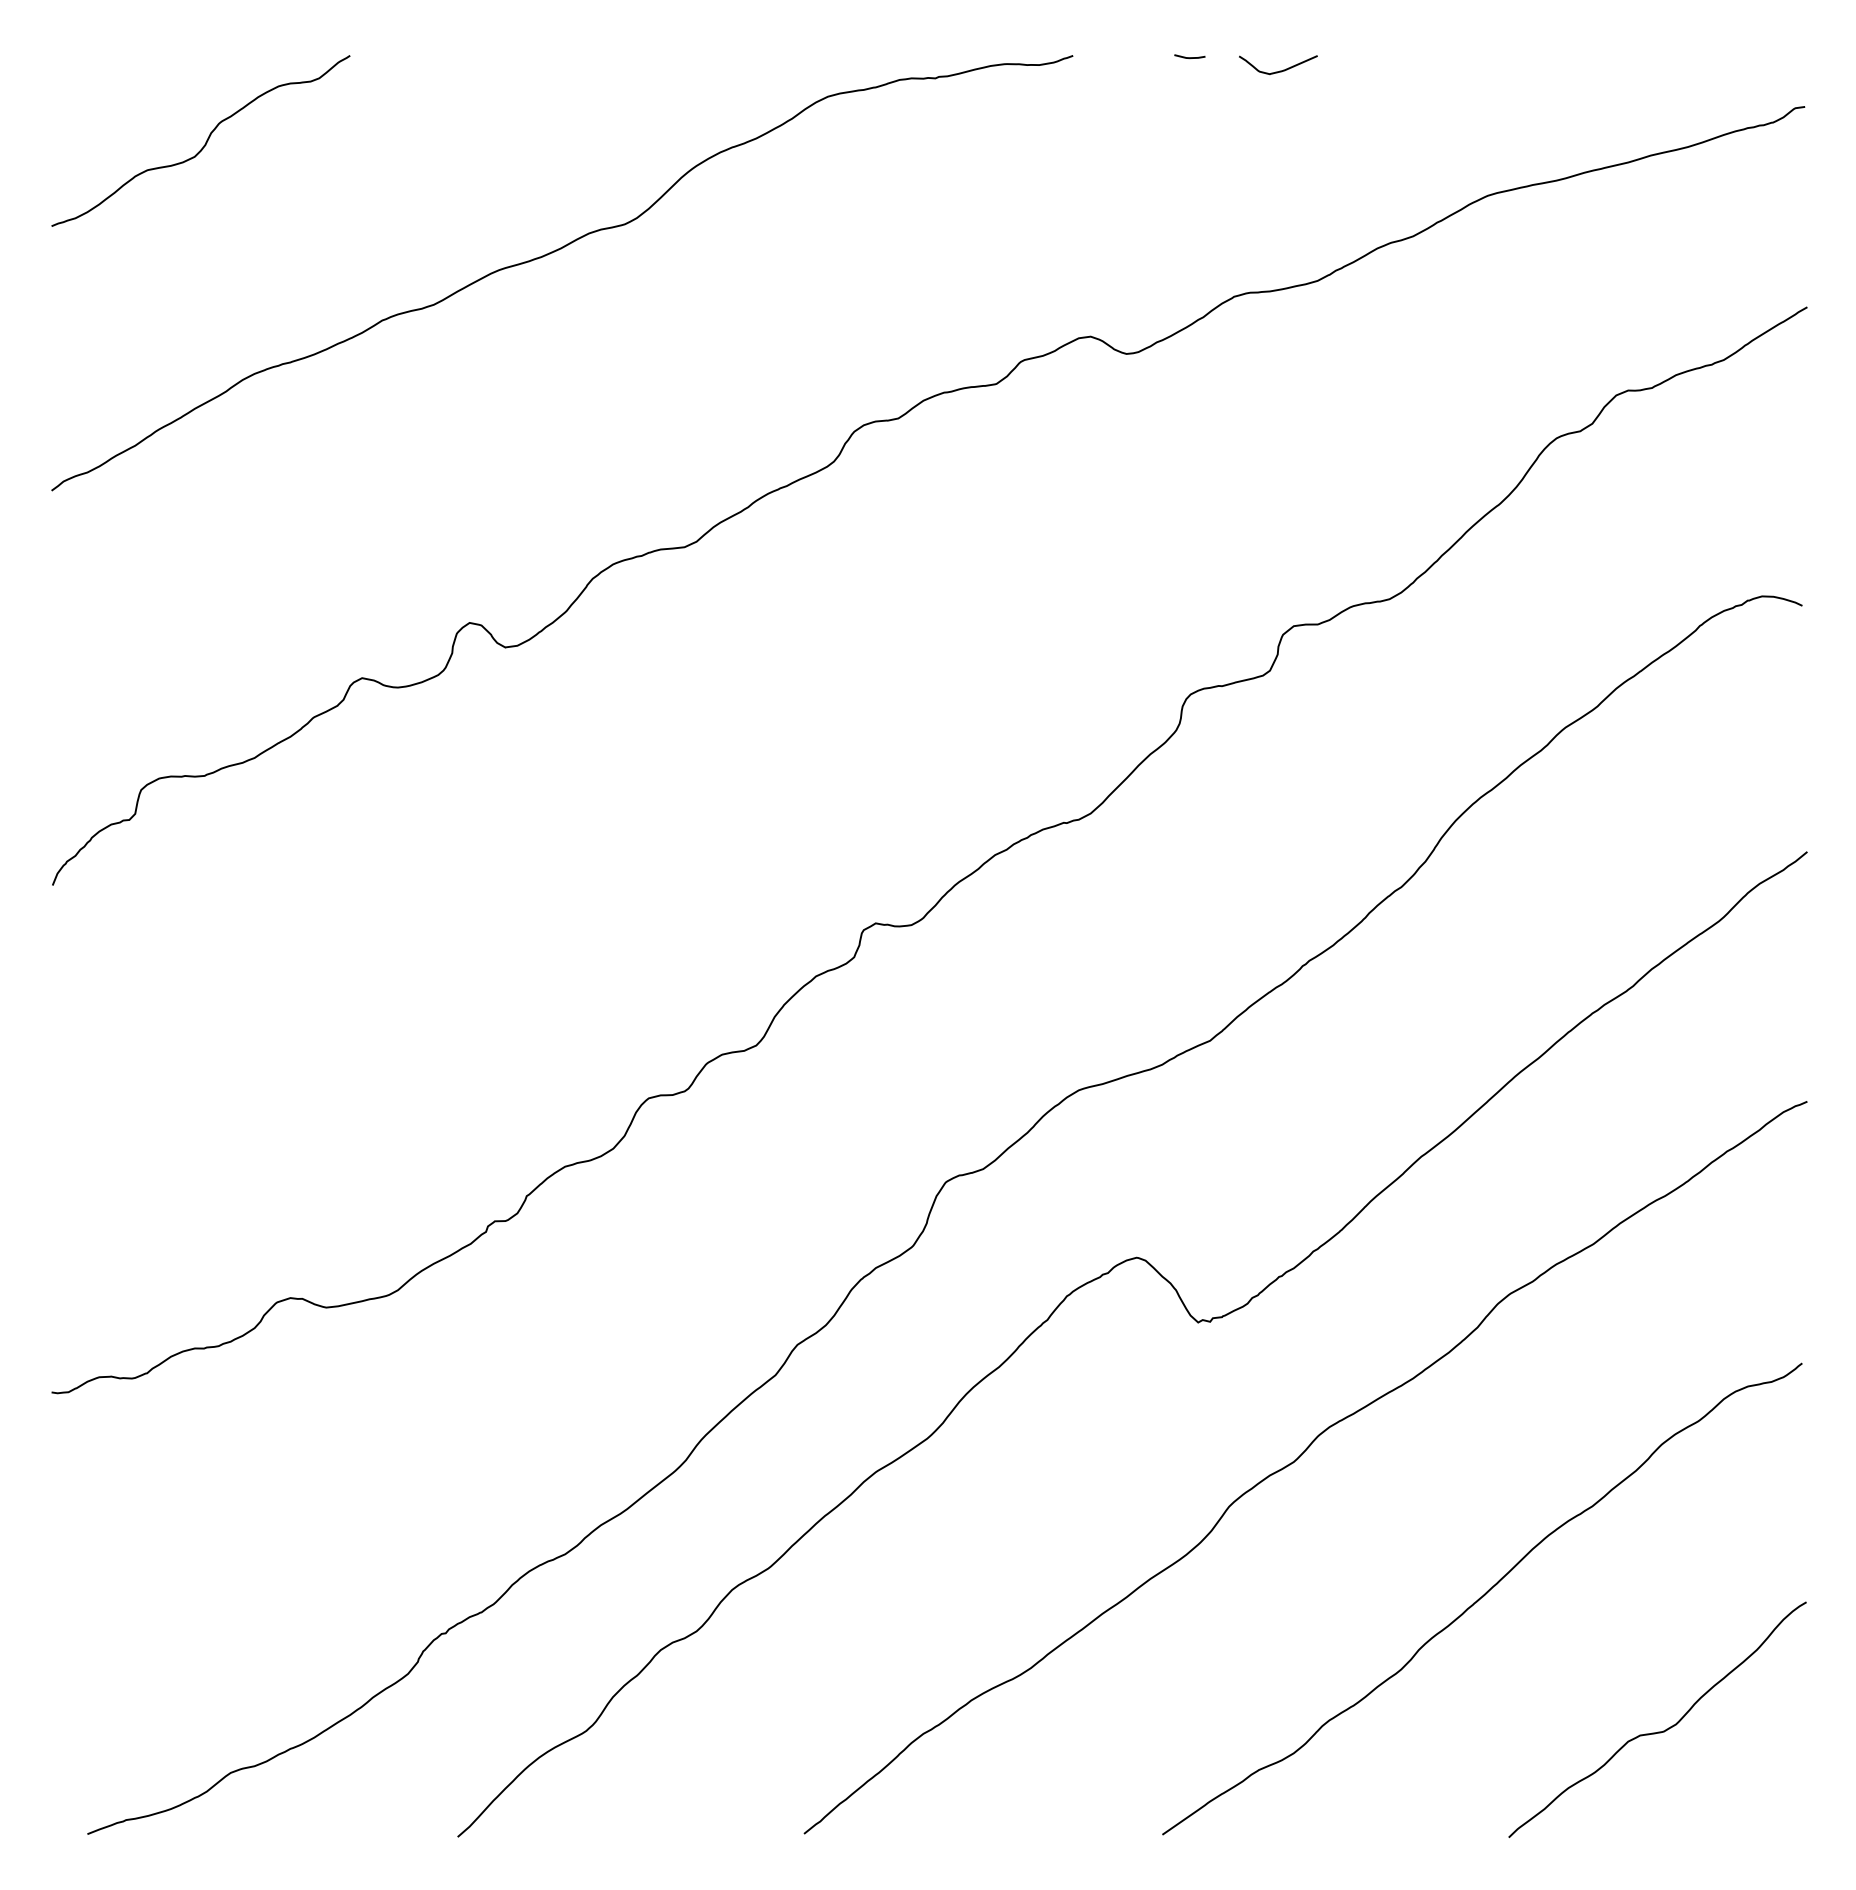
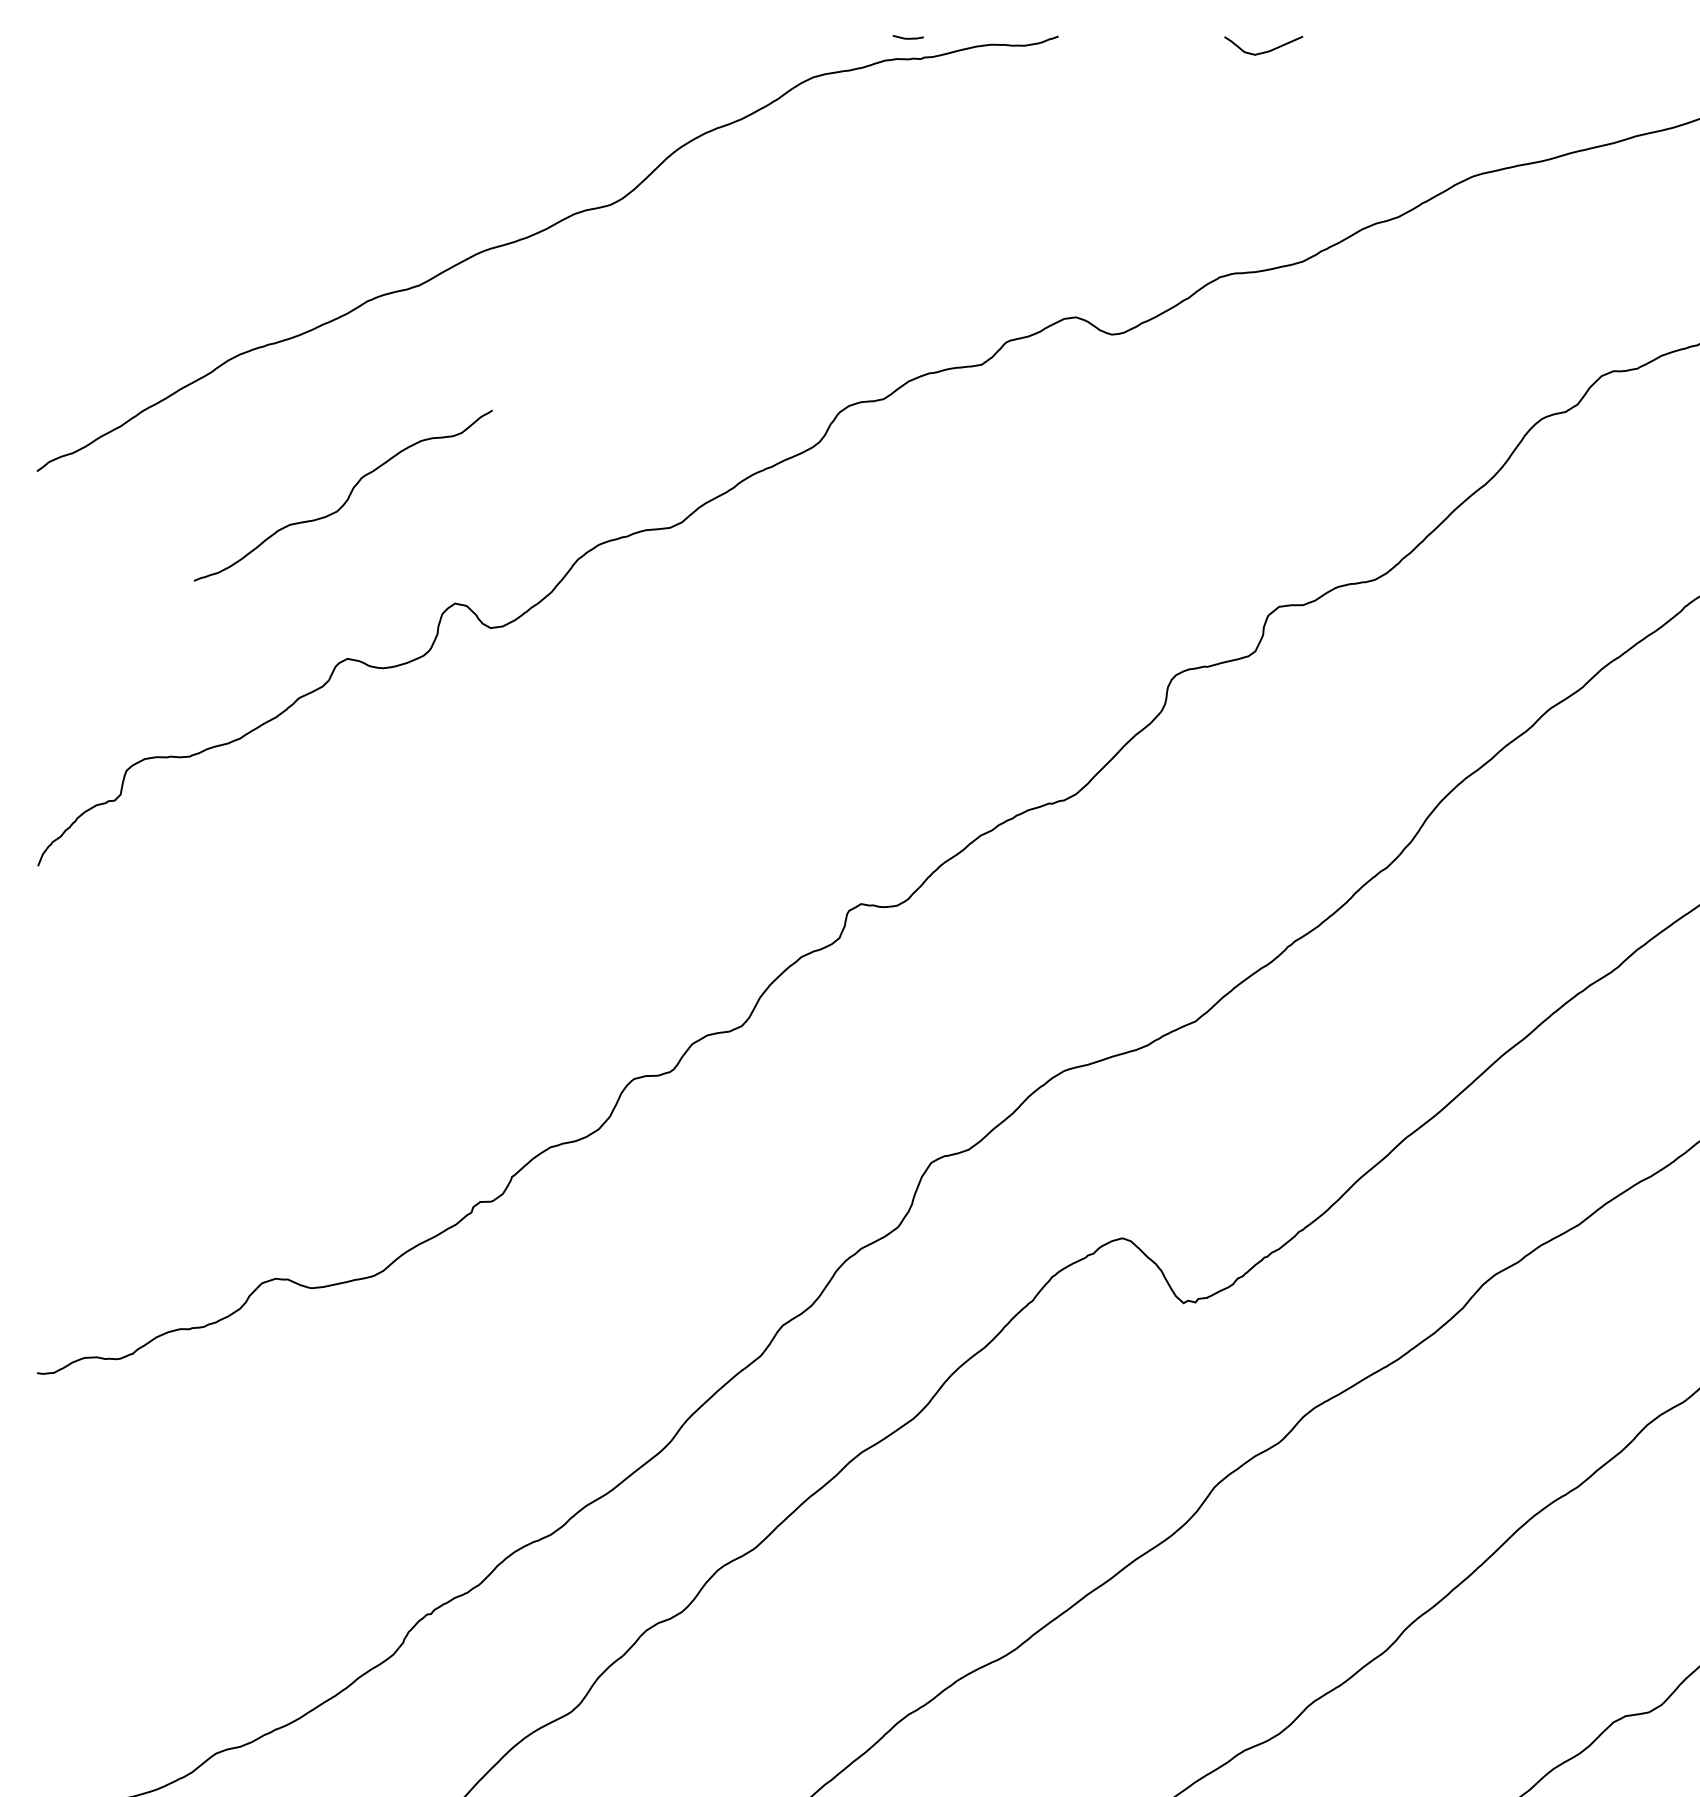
line: (1189, 57) -> (907, 38), moved
curve: (205, 142) -> (347, 497), moved

